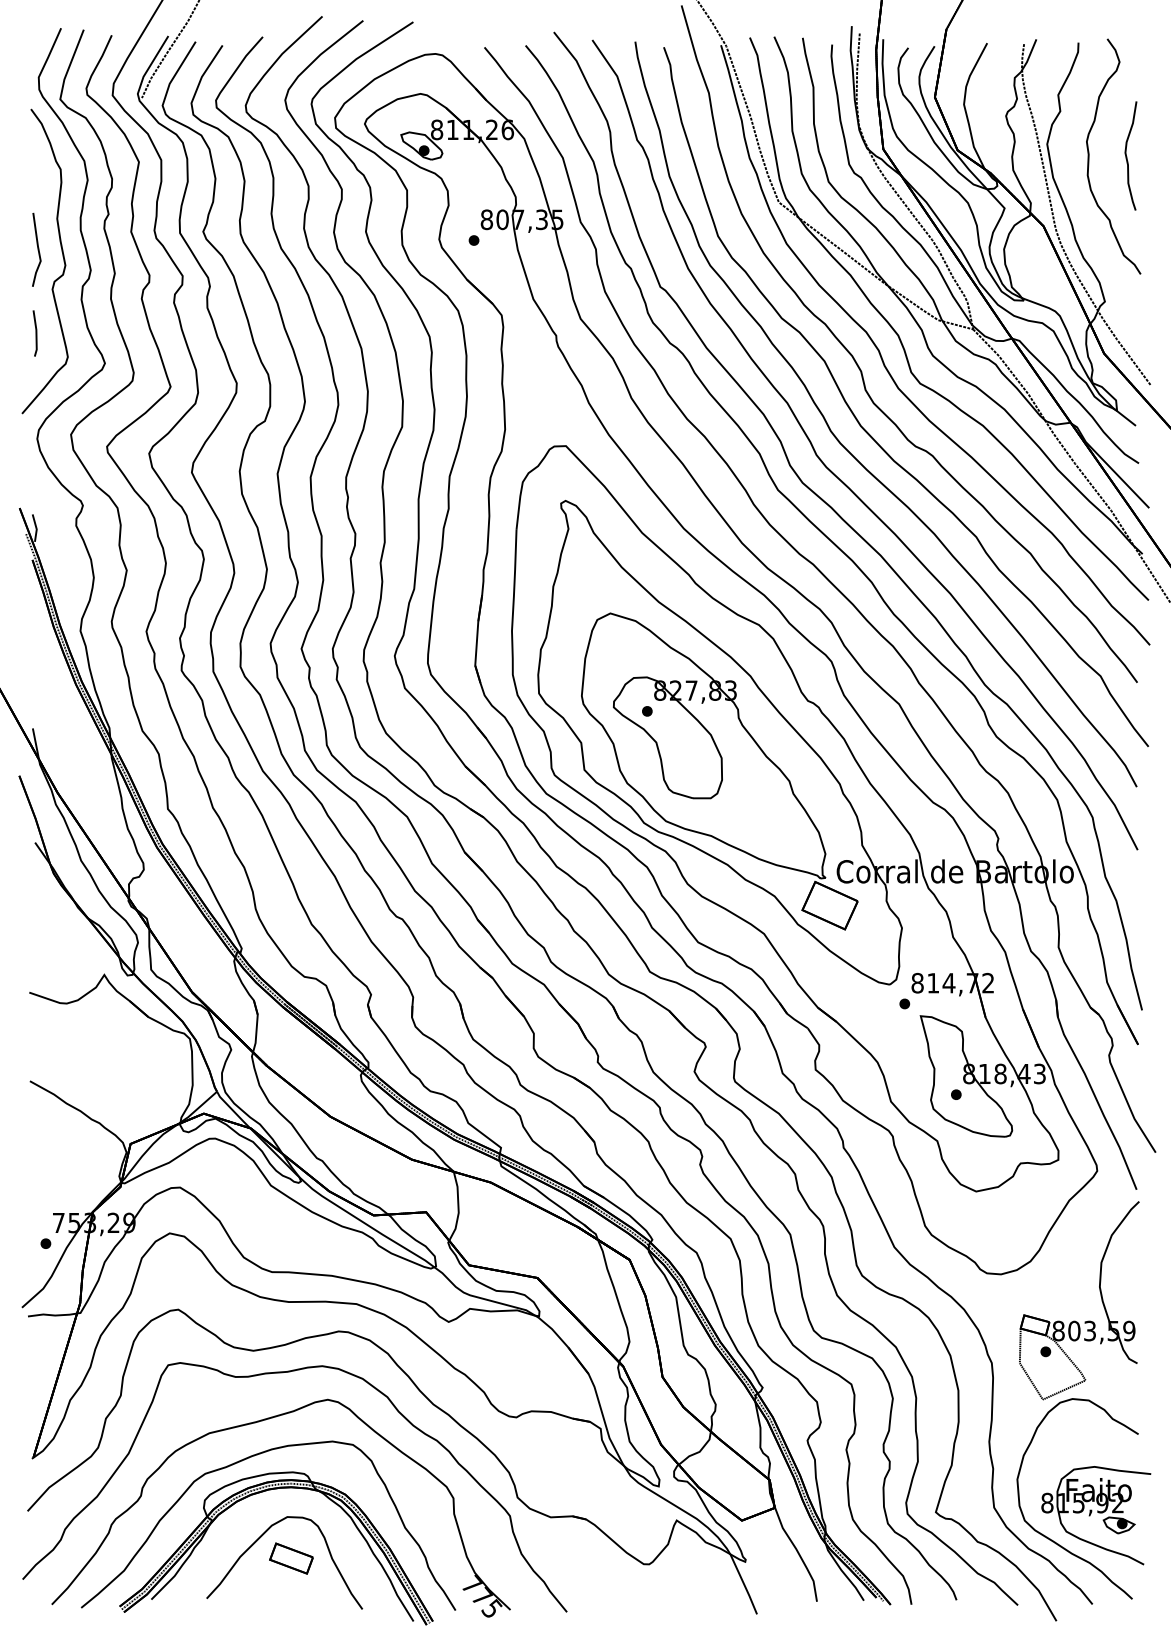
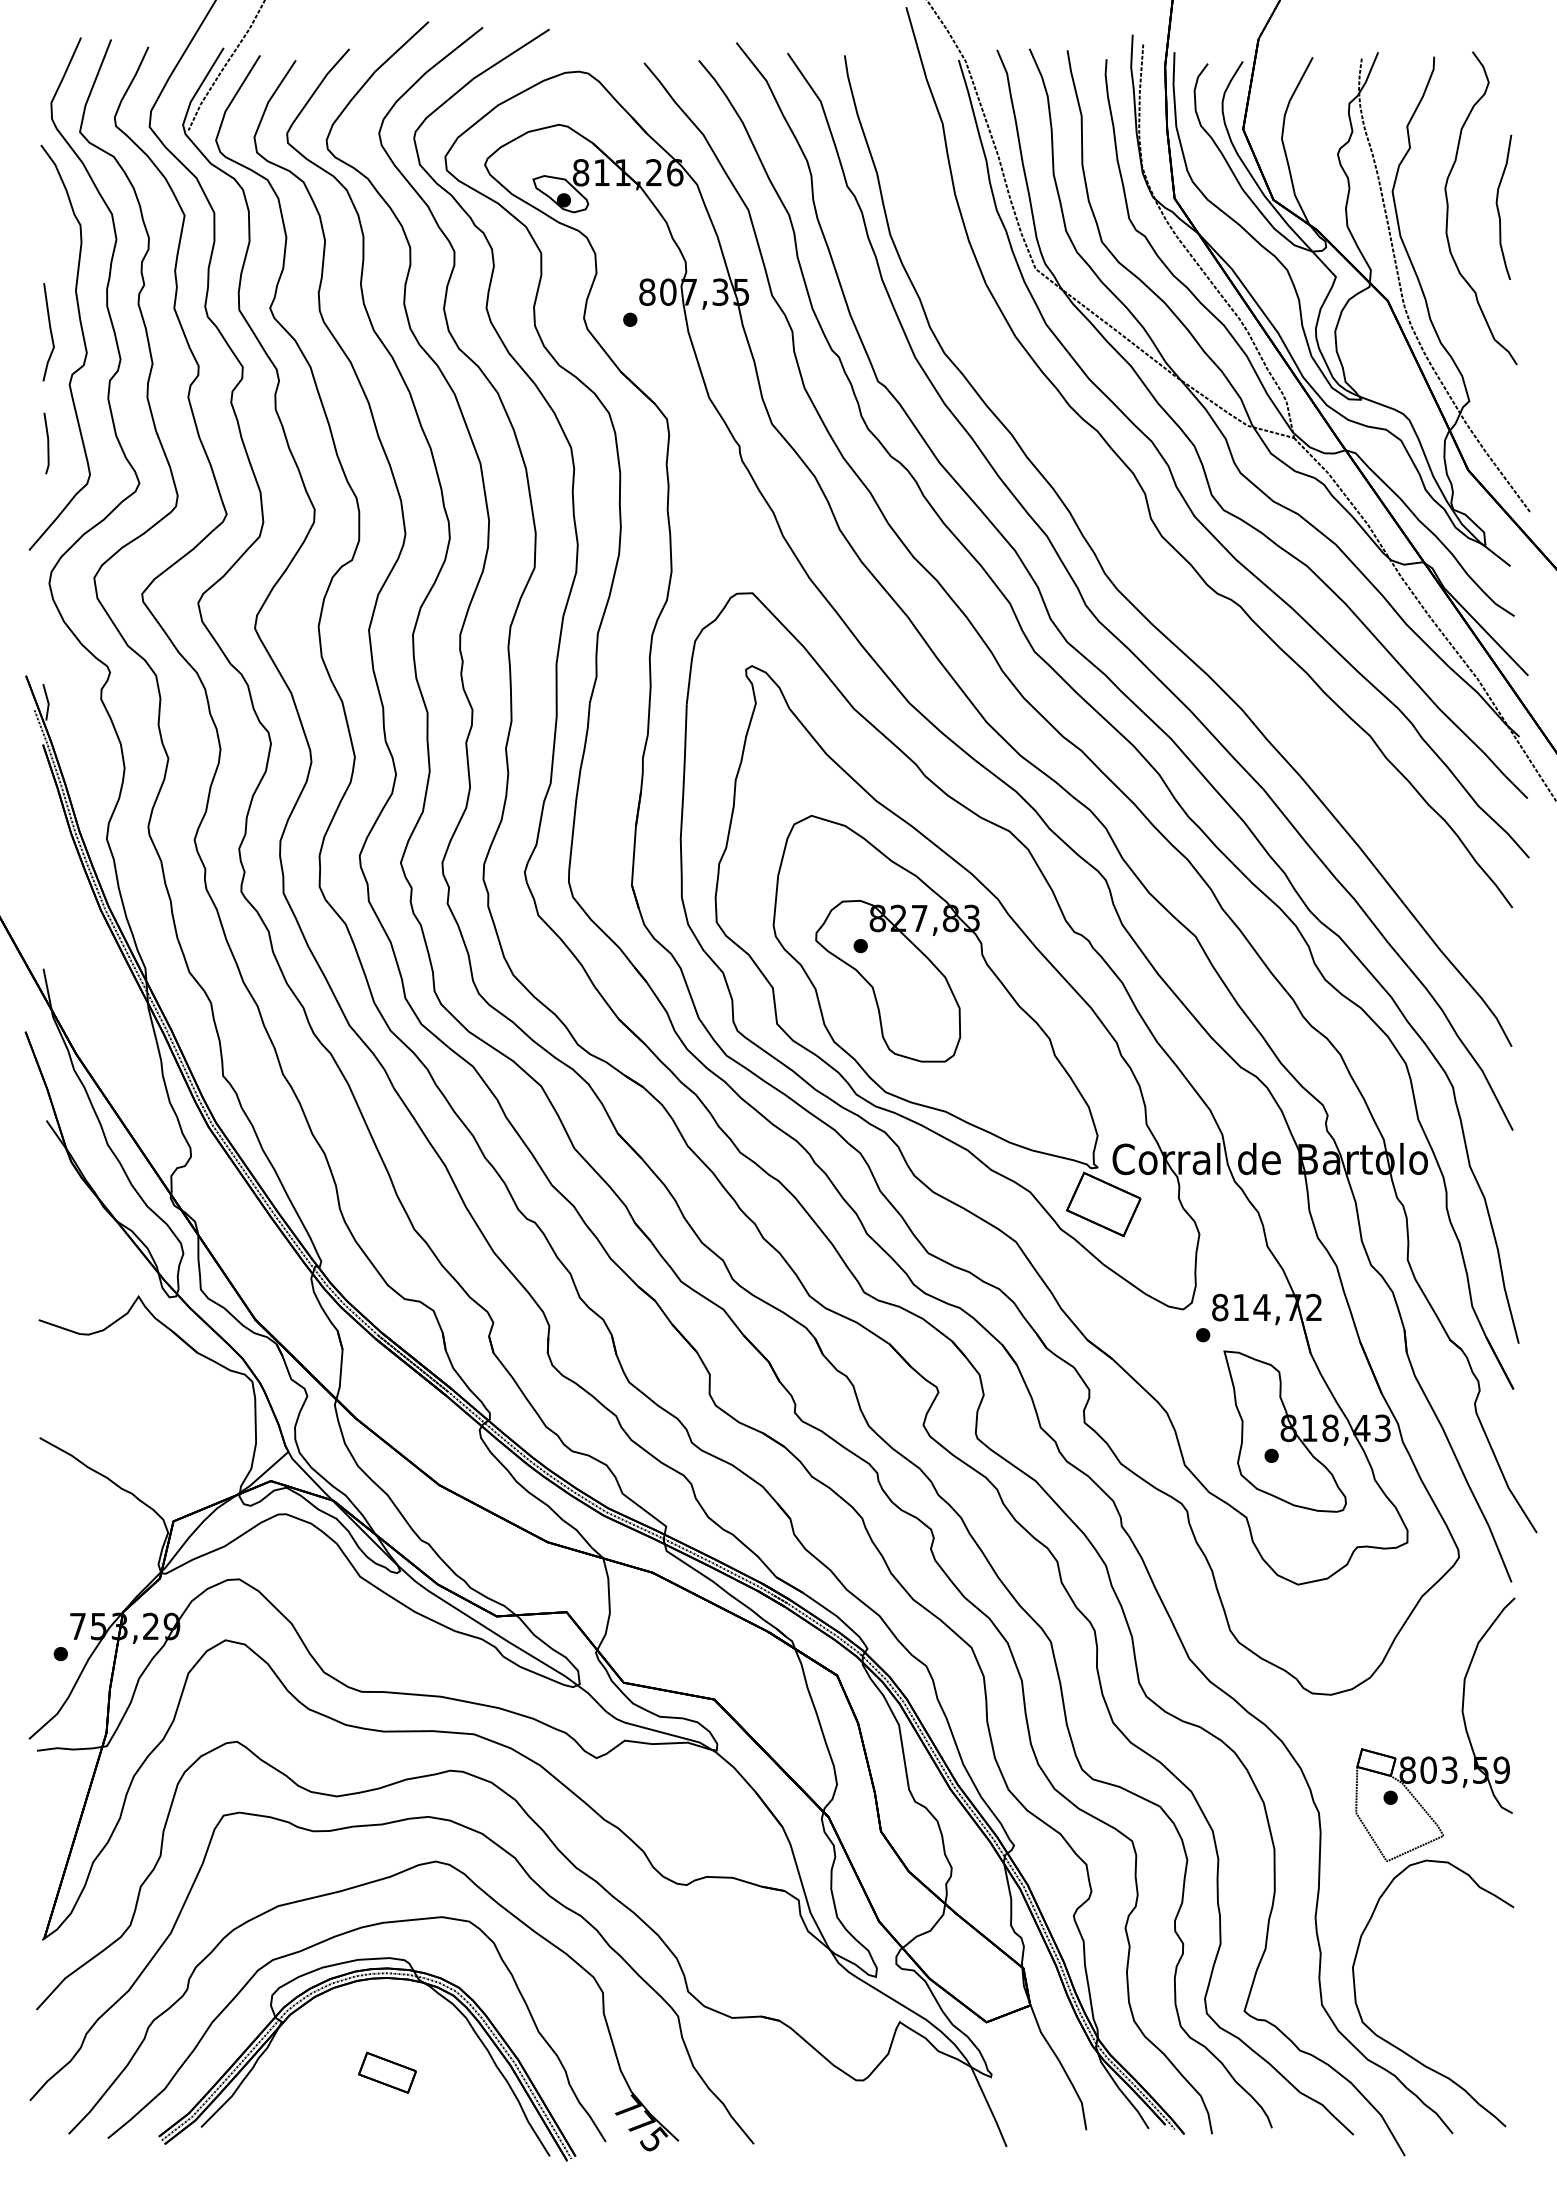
part: (868, 433) -> (1155, 576), removed
part: (1096, 1515) -> (1457, 2015), removed
part: (260, 1538) -> (346, 2045), removed

